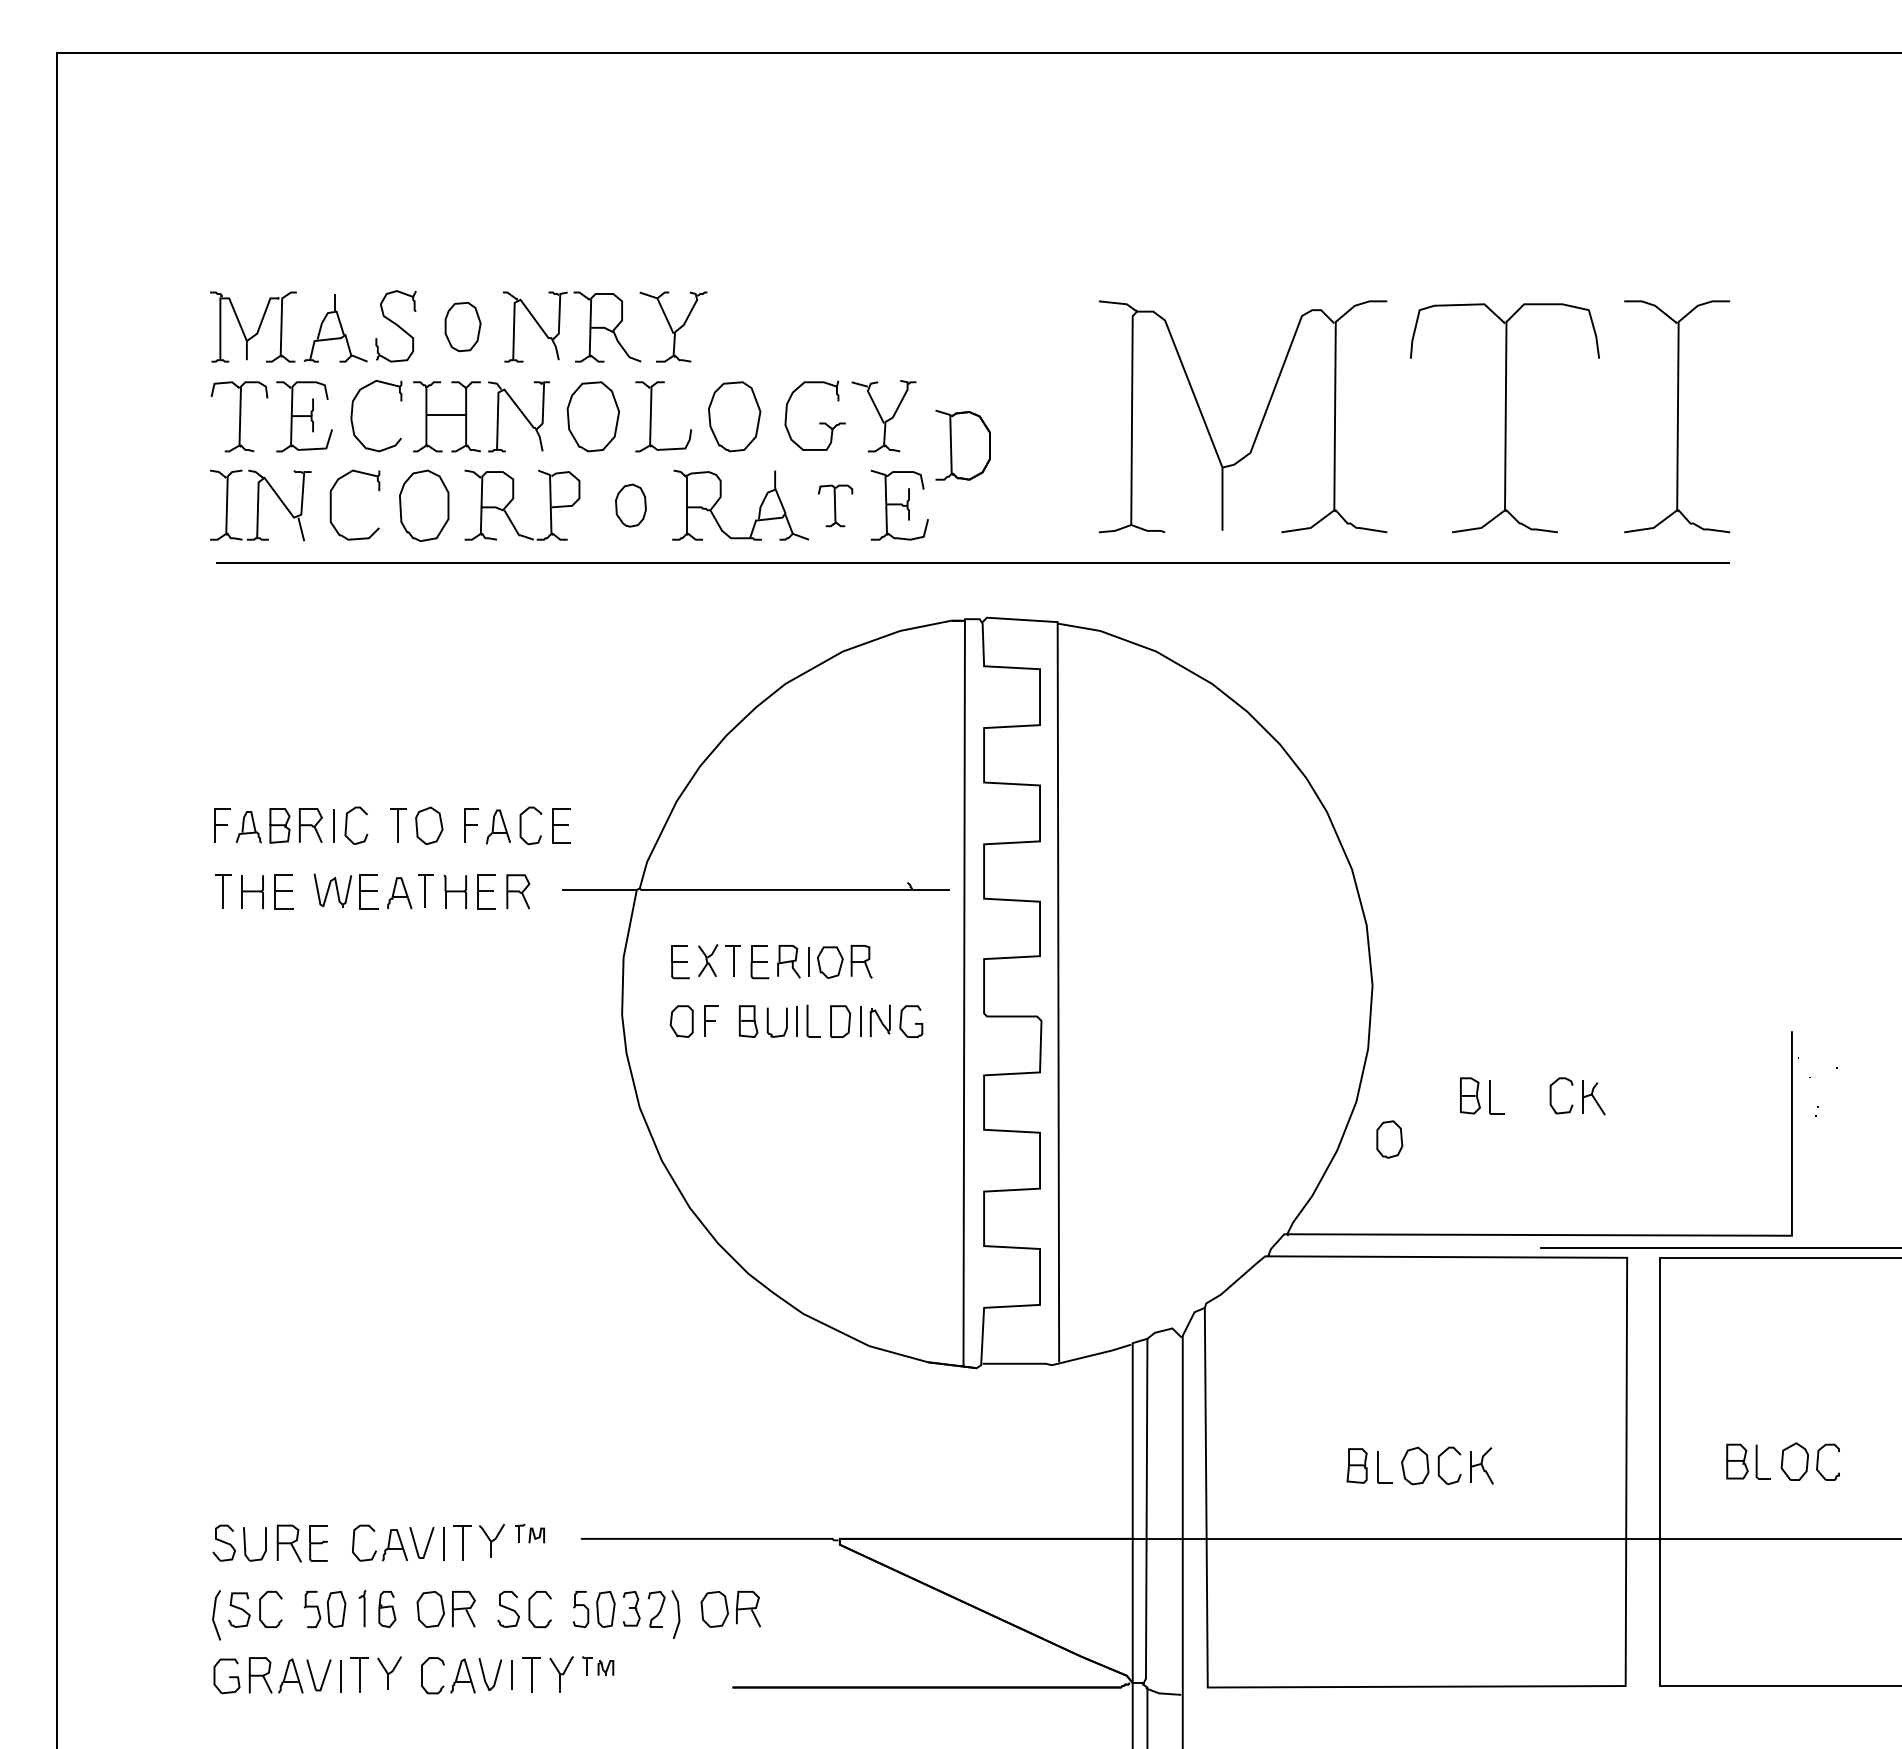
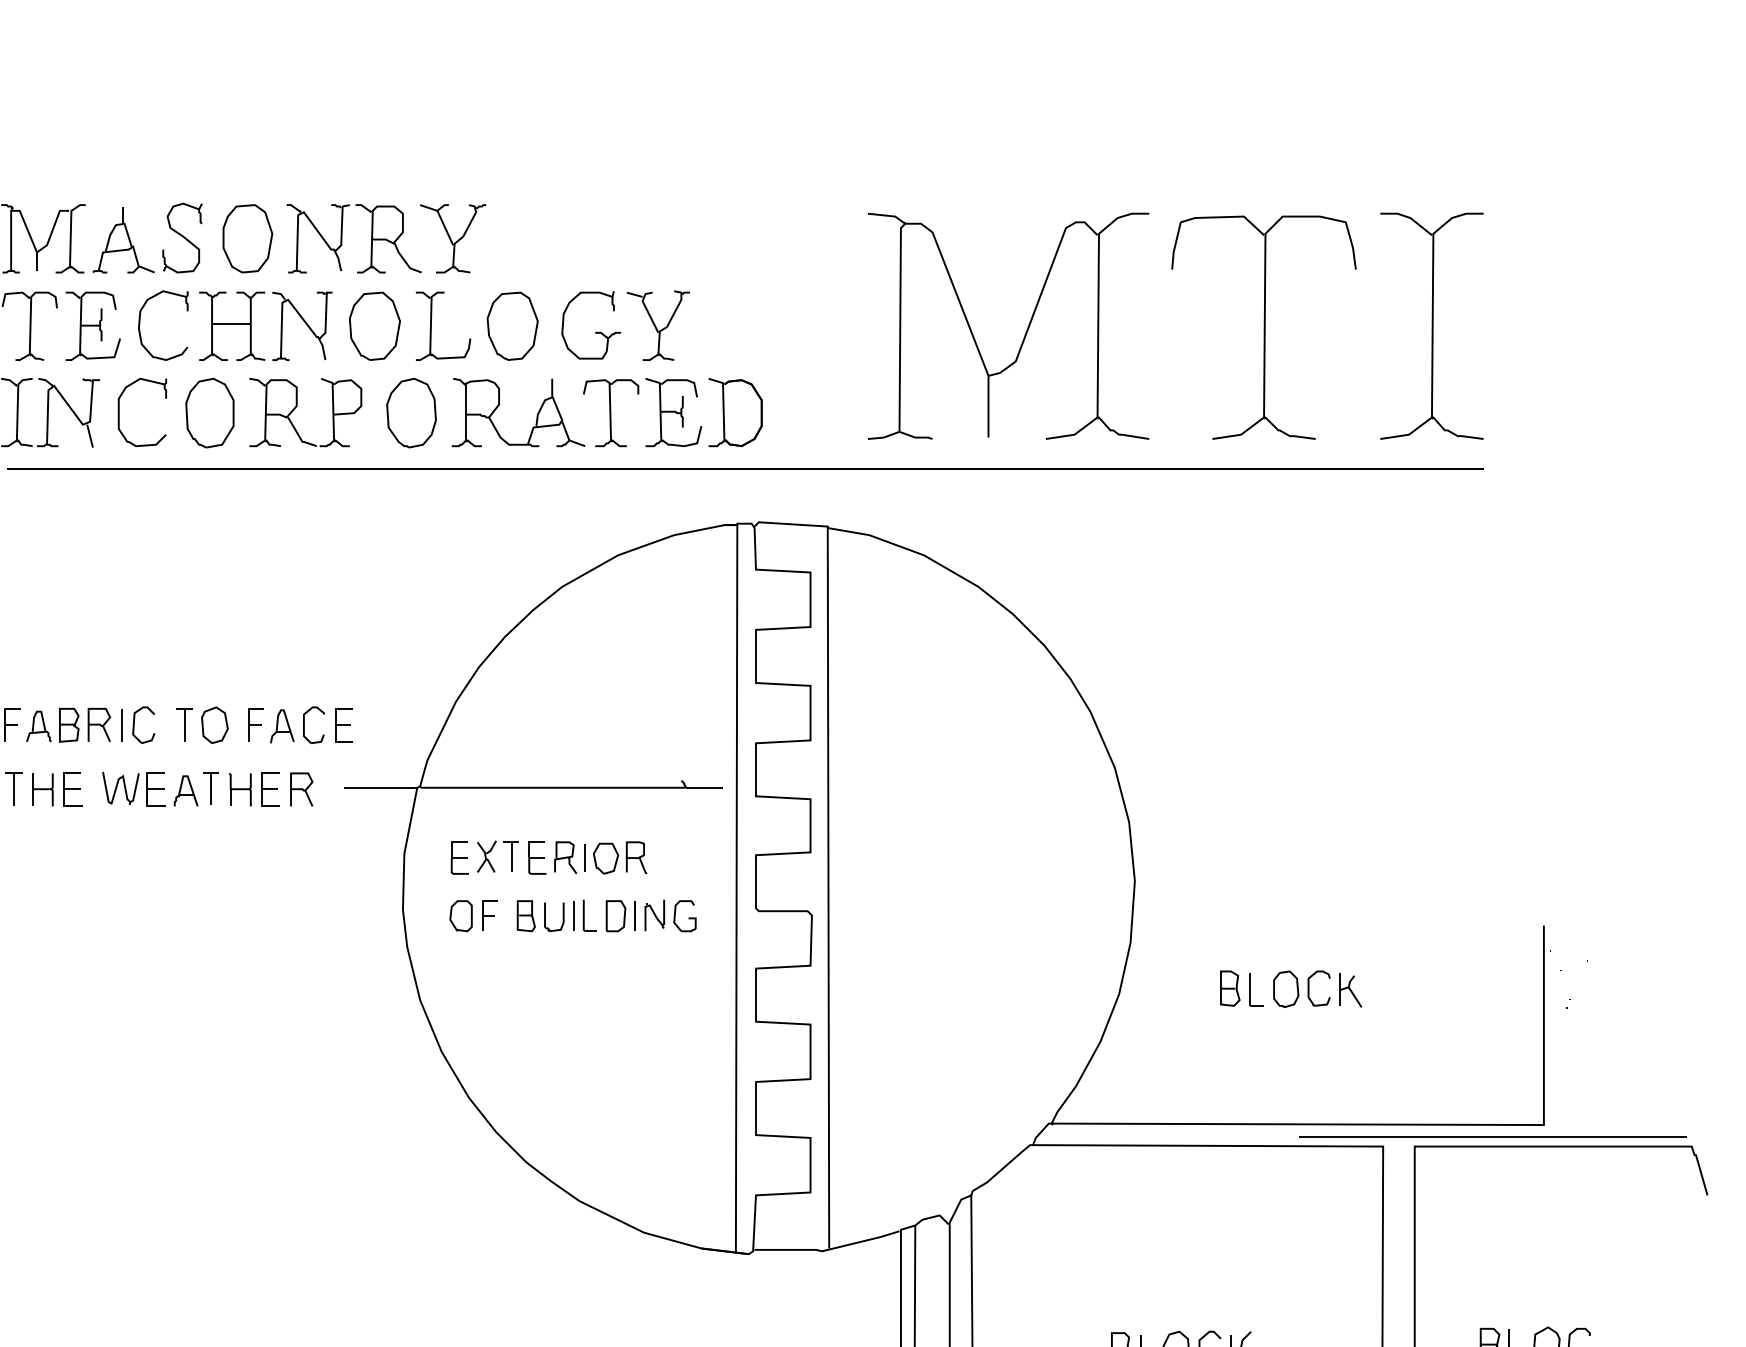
part: (462, 326) -> (247, 238), size x1.43
part: (962, 444) -> (734, 411), moved
part: (630, 505) -> (411, 412), size x1.67
part: (835, 505) -> (611, 412), size x1.67
part: (1389, 1139) -> (1285, 989), moved

